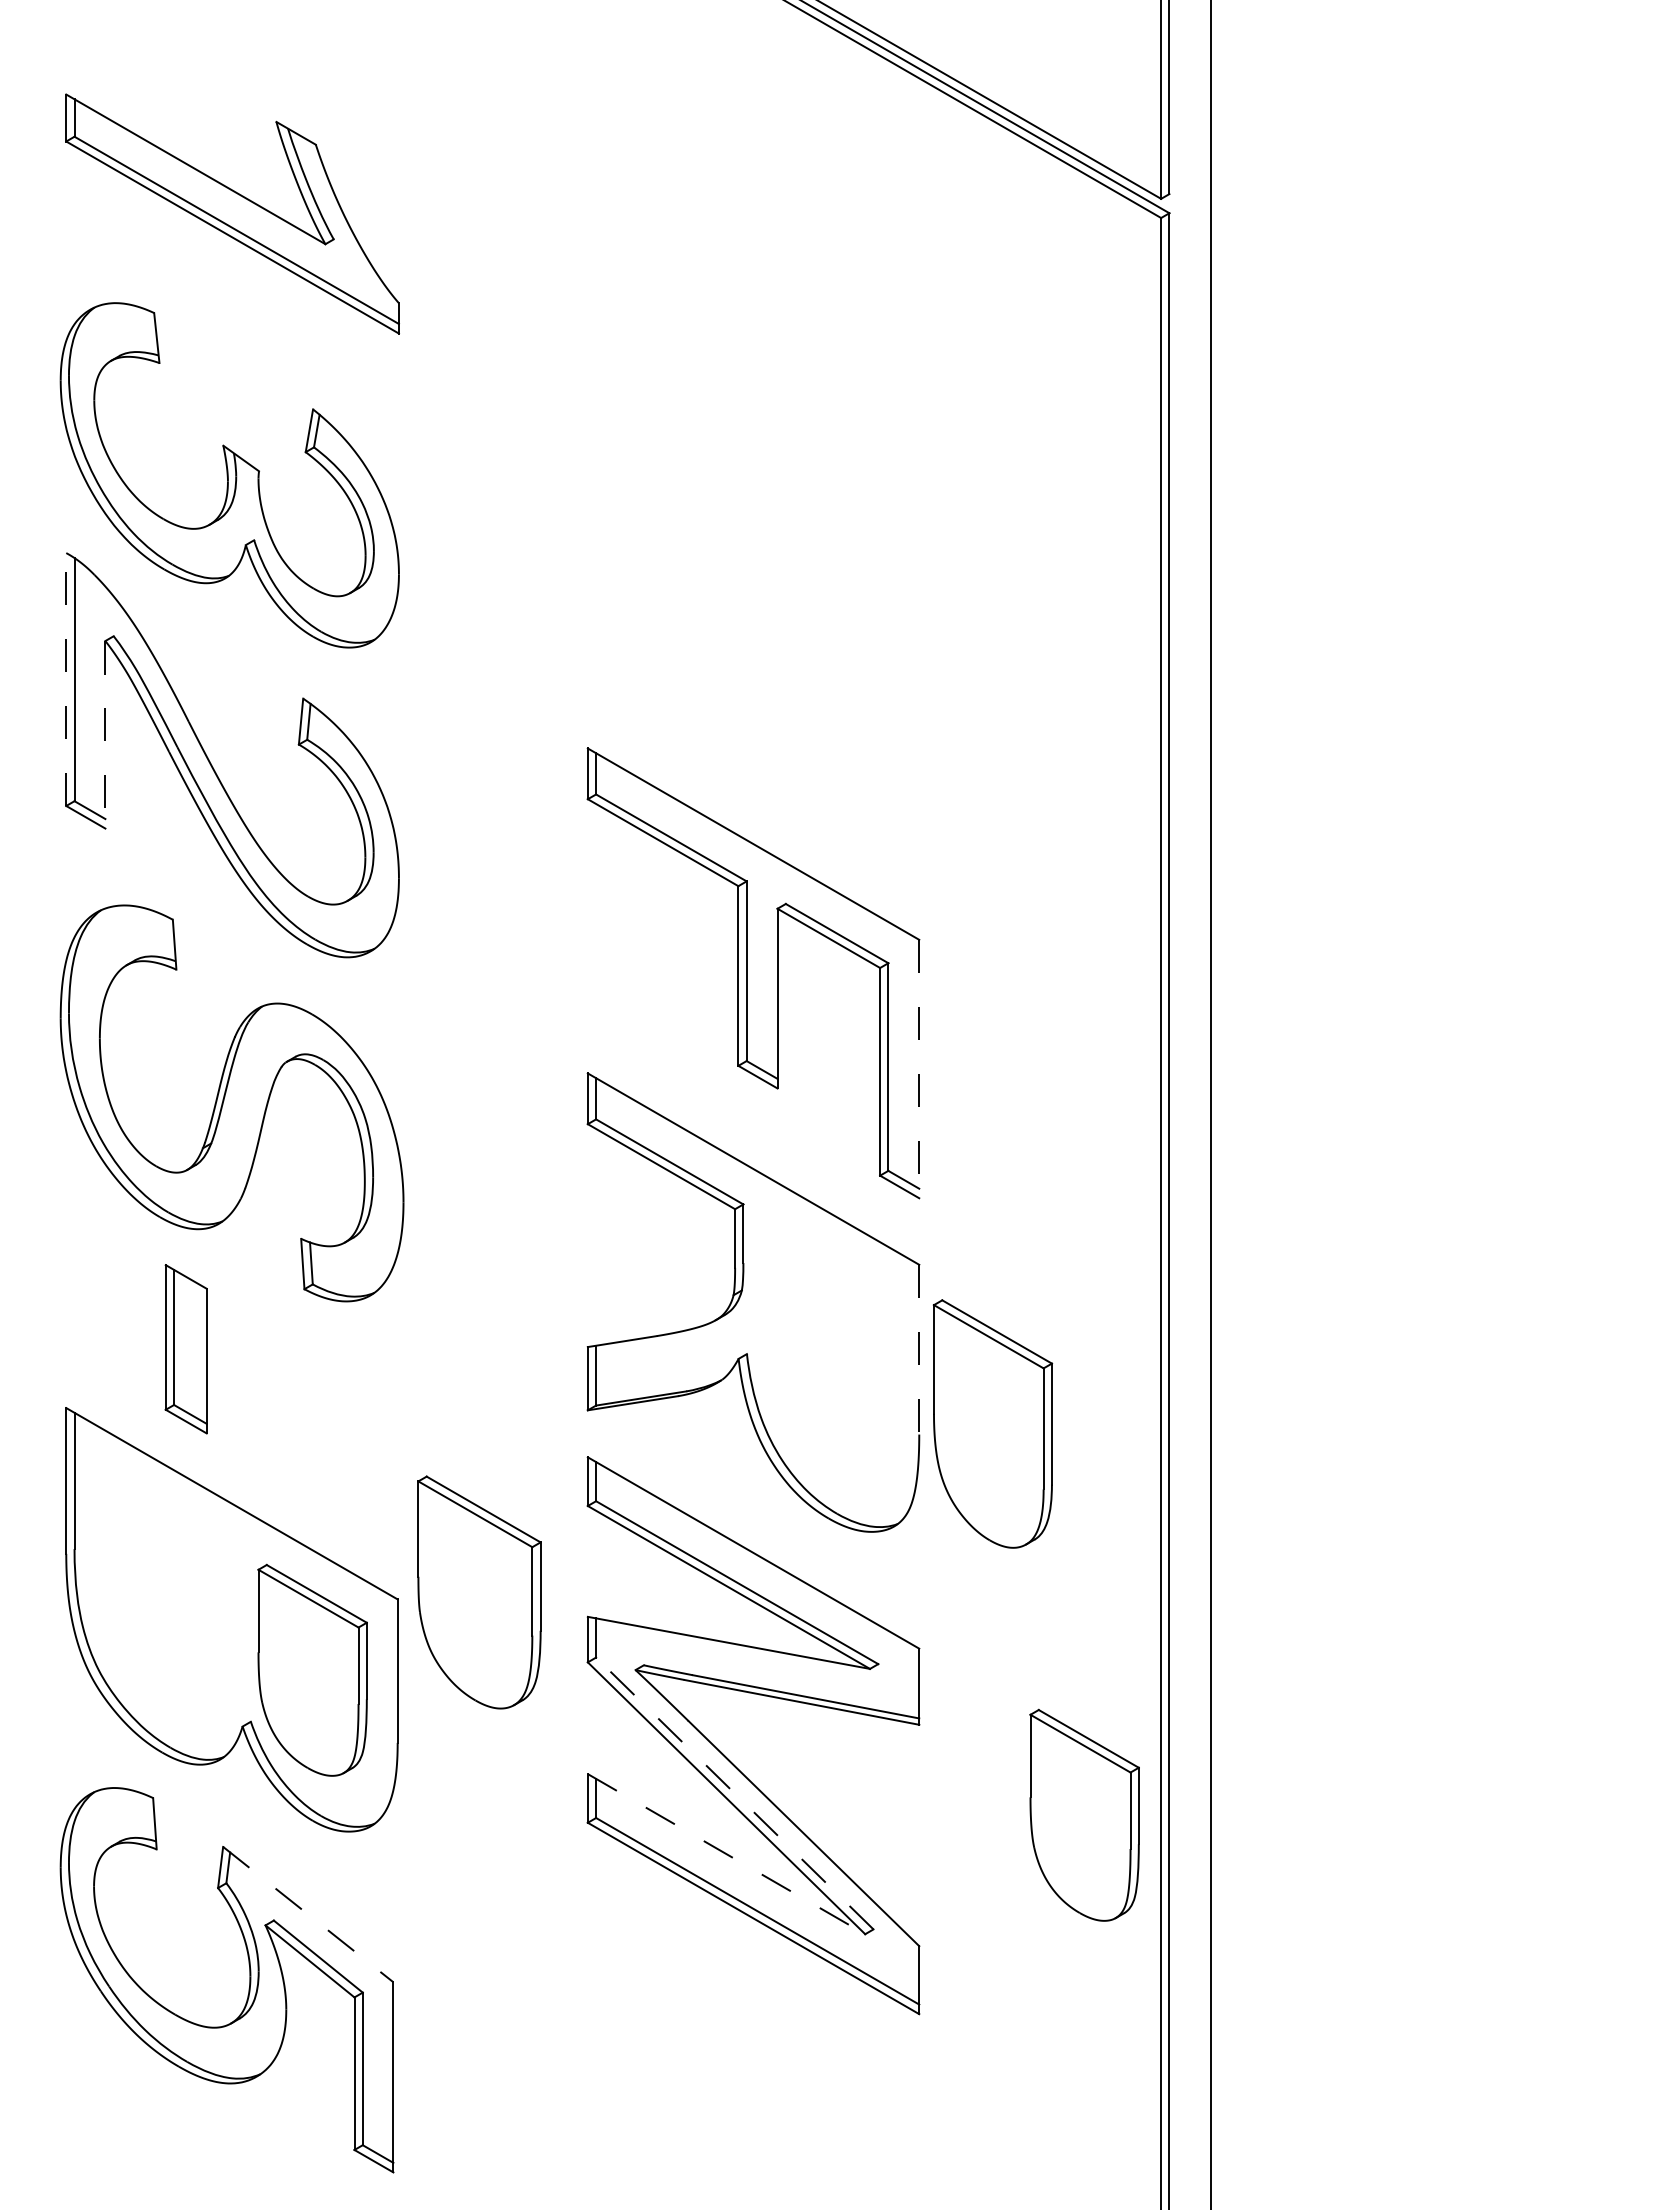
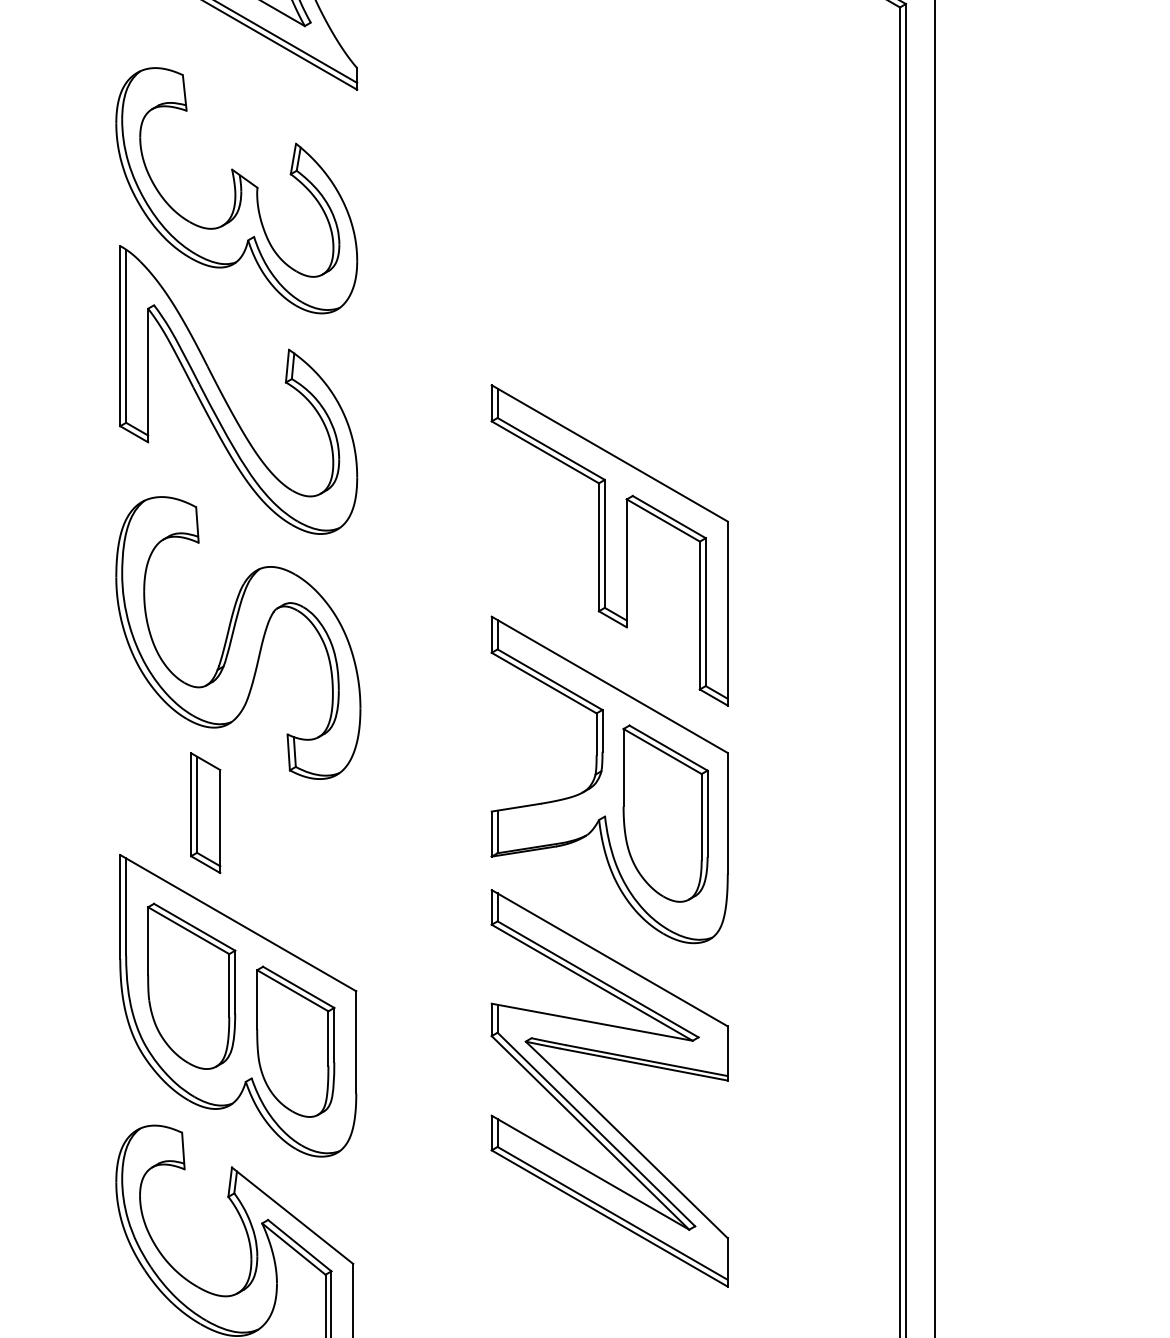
line: (66, 679) -> (120, 336), dashed -> solid
line: (105, 734) -> (148, 375), dashed -> solid
line: (919, 1069) -> (727, 613), dashed -> solid
line: (919, 1349) -> (727, 813), dashed -> solid
part: (992, 1423) -> (665, 813), moved
part: (479, 1592) -> (191, 986), moved
line: (734, 1793) -> (596, 1129), dashed -> solid
part: (1084, 1814) -> (845, 1144), removed
line: (726, 1854) -> (590, 1172), dashed -> solid
line: (308, 1914) -> (292, 1215), dashed -> solid

